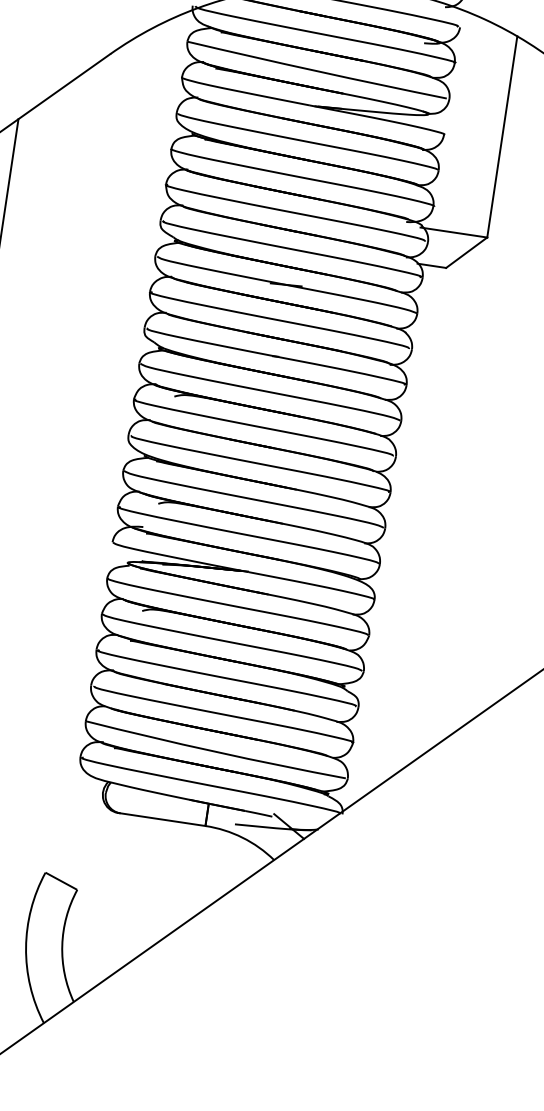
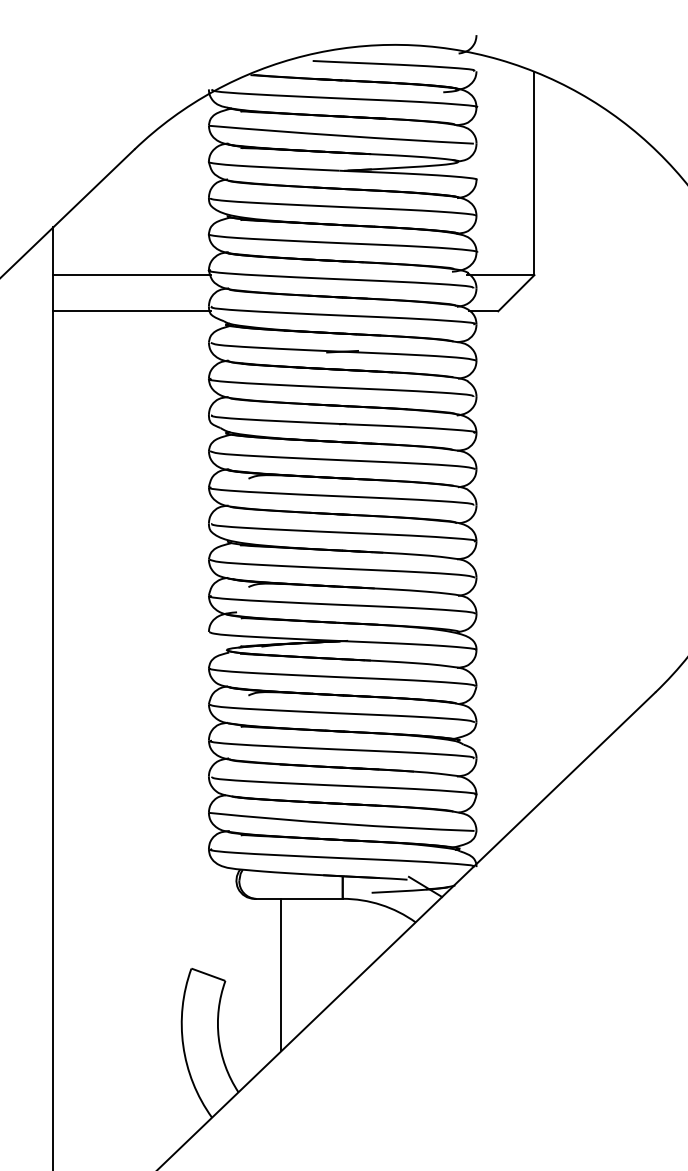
line: (89, 178) -> (132, 275), added
line: (83, 213) -> (131, 311), added
line: (133, 891) -> (281, 974), added

